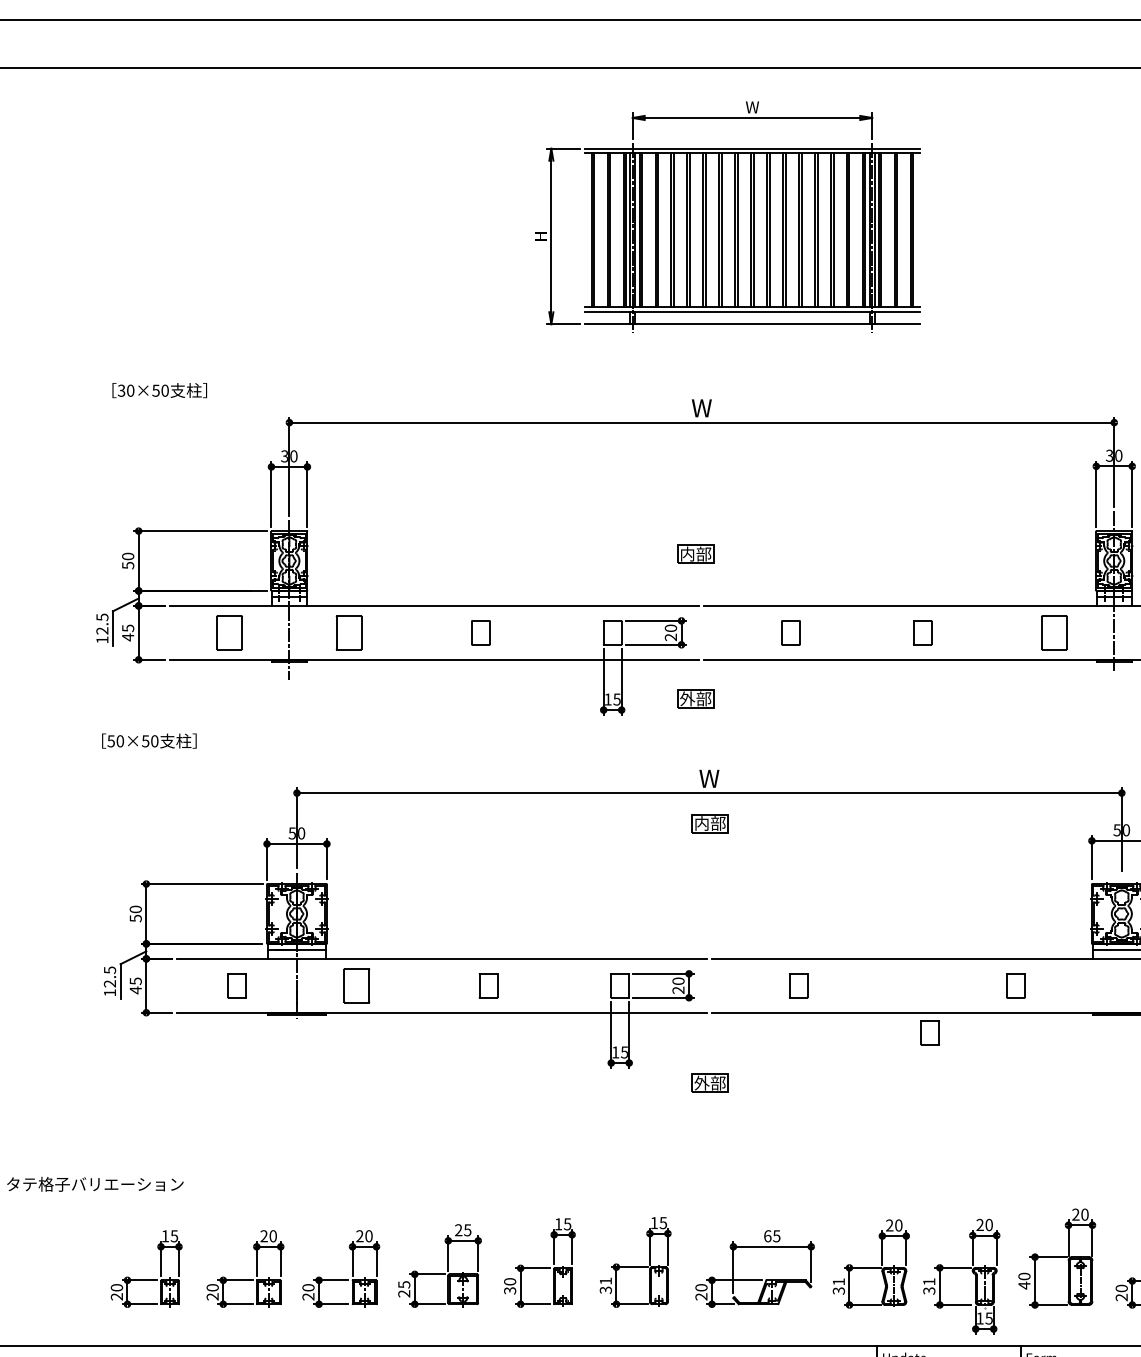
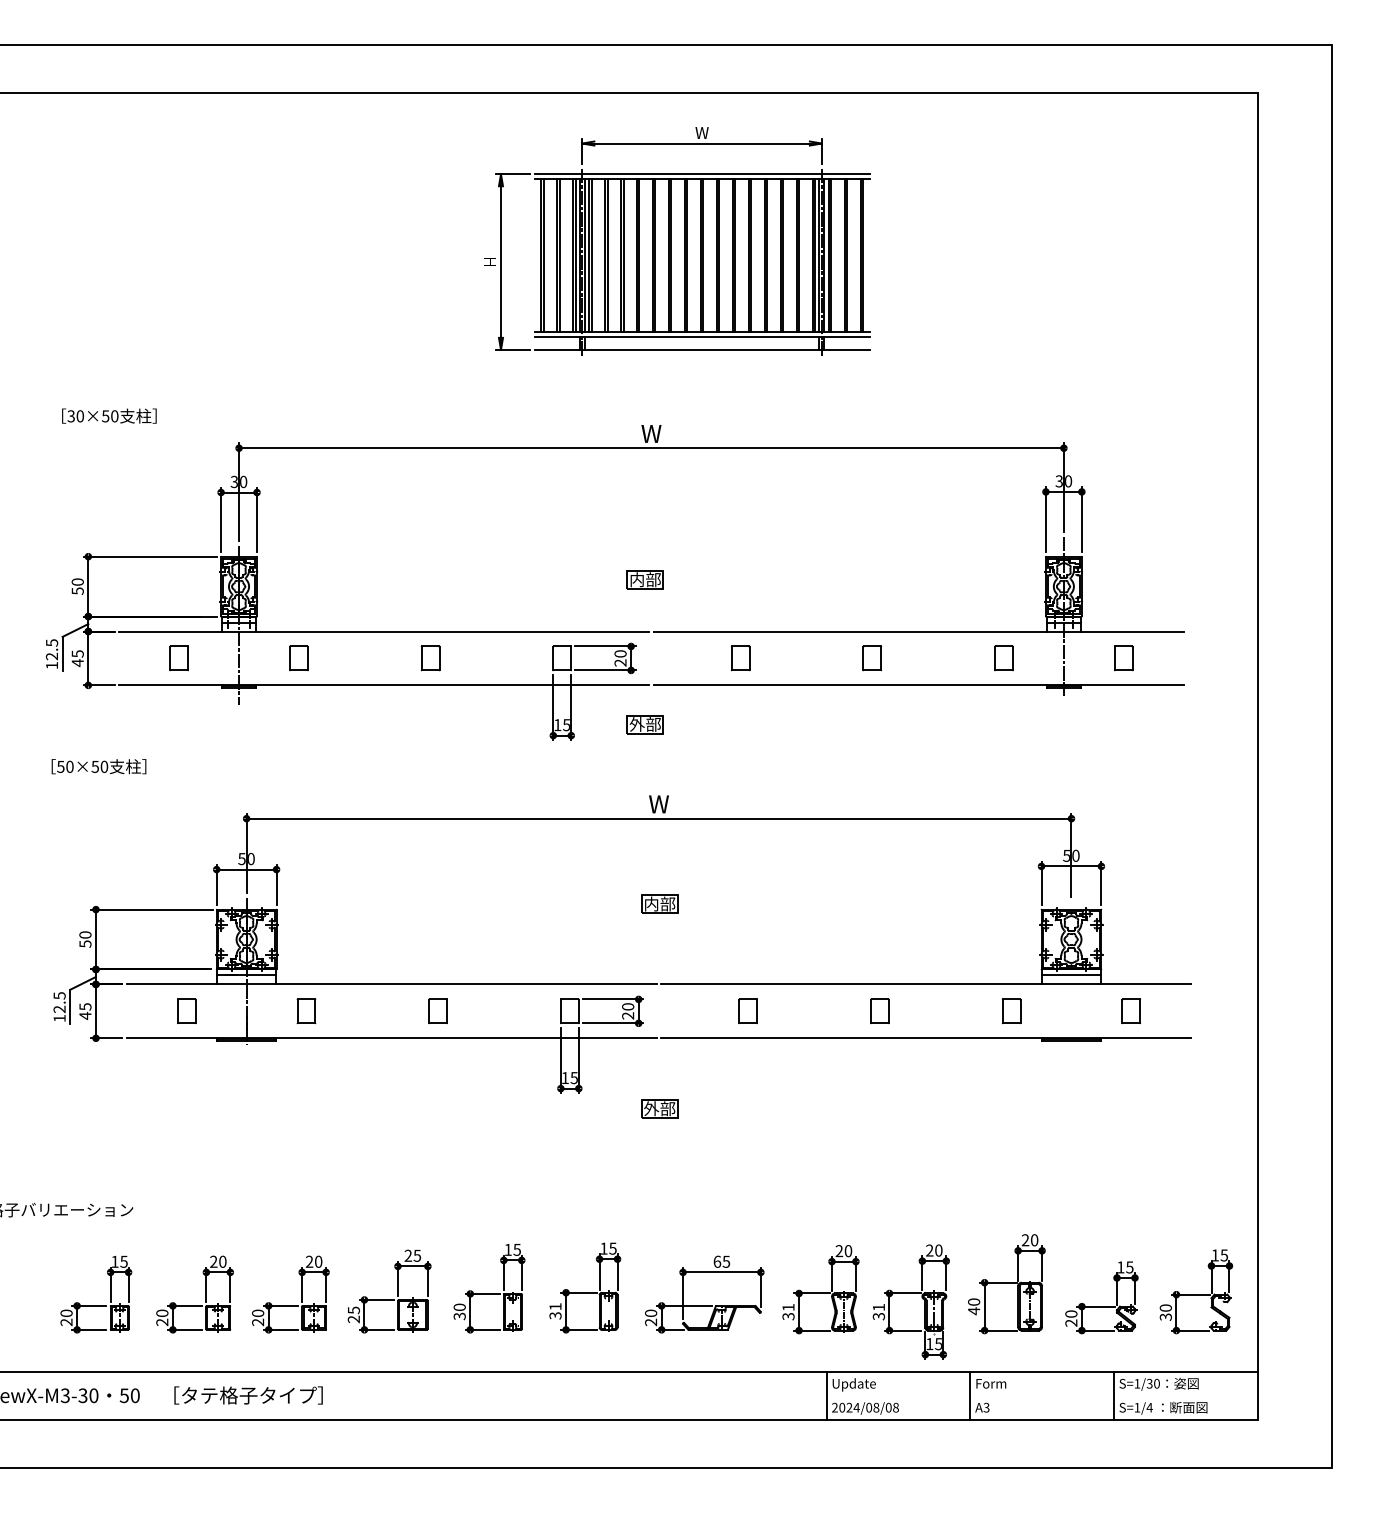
part: (228, 632) -> (178, 658), size x0.71
part: (348, 632) -> (298, 658), size x0.71
part: (1053, 632) -> (1003, 658), size x0.71
part: (709, 822) -> (659, 903), moved
part: (356, 985) -> (306, 1011), size x0.71
part: (1015, 985) -> (1011, 1011), moved
part: (929, 1031) -> (879, 1010), moved

